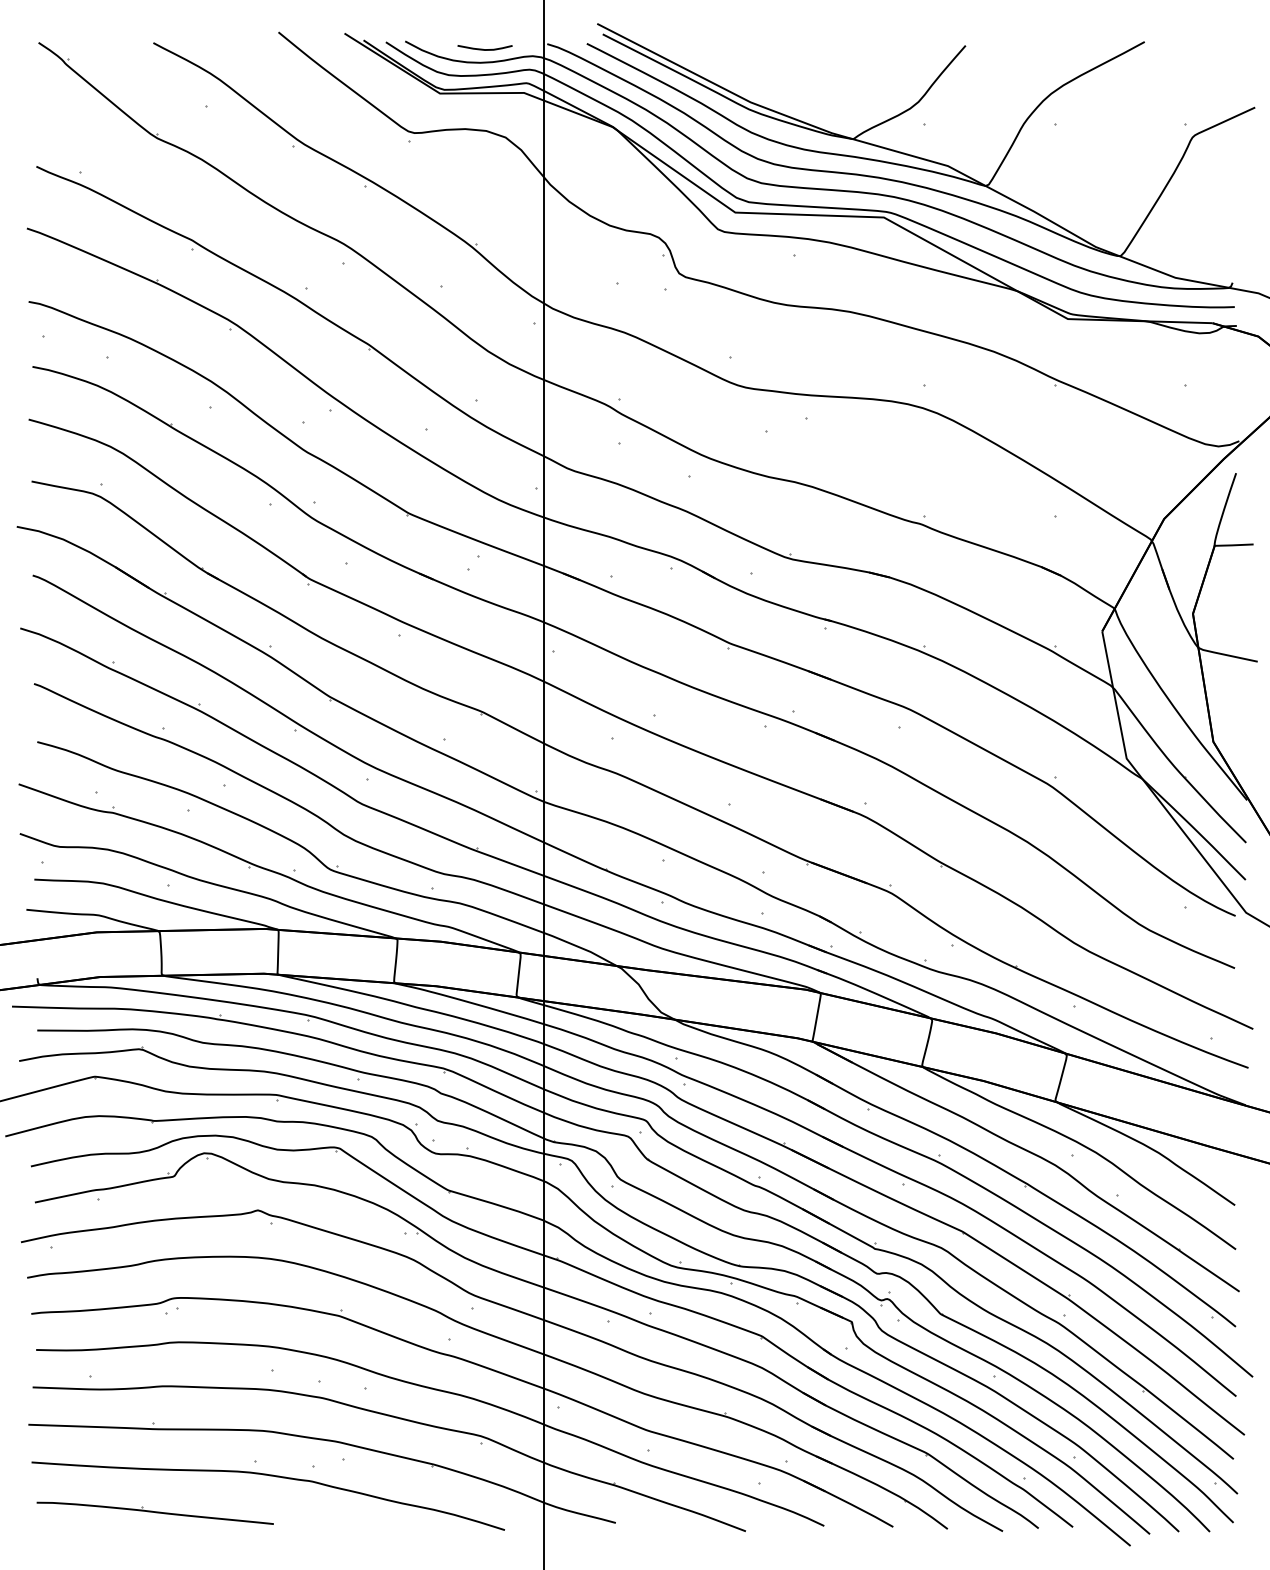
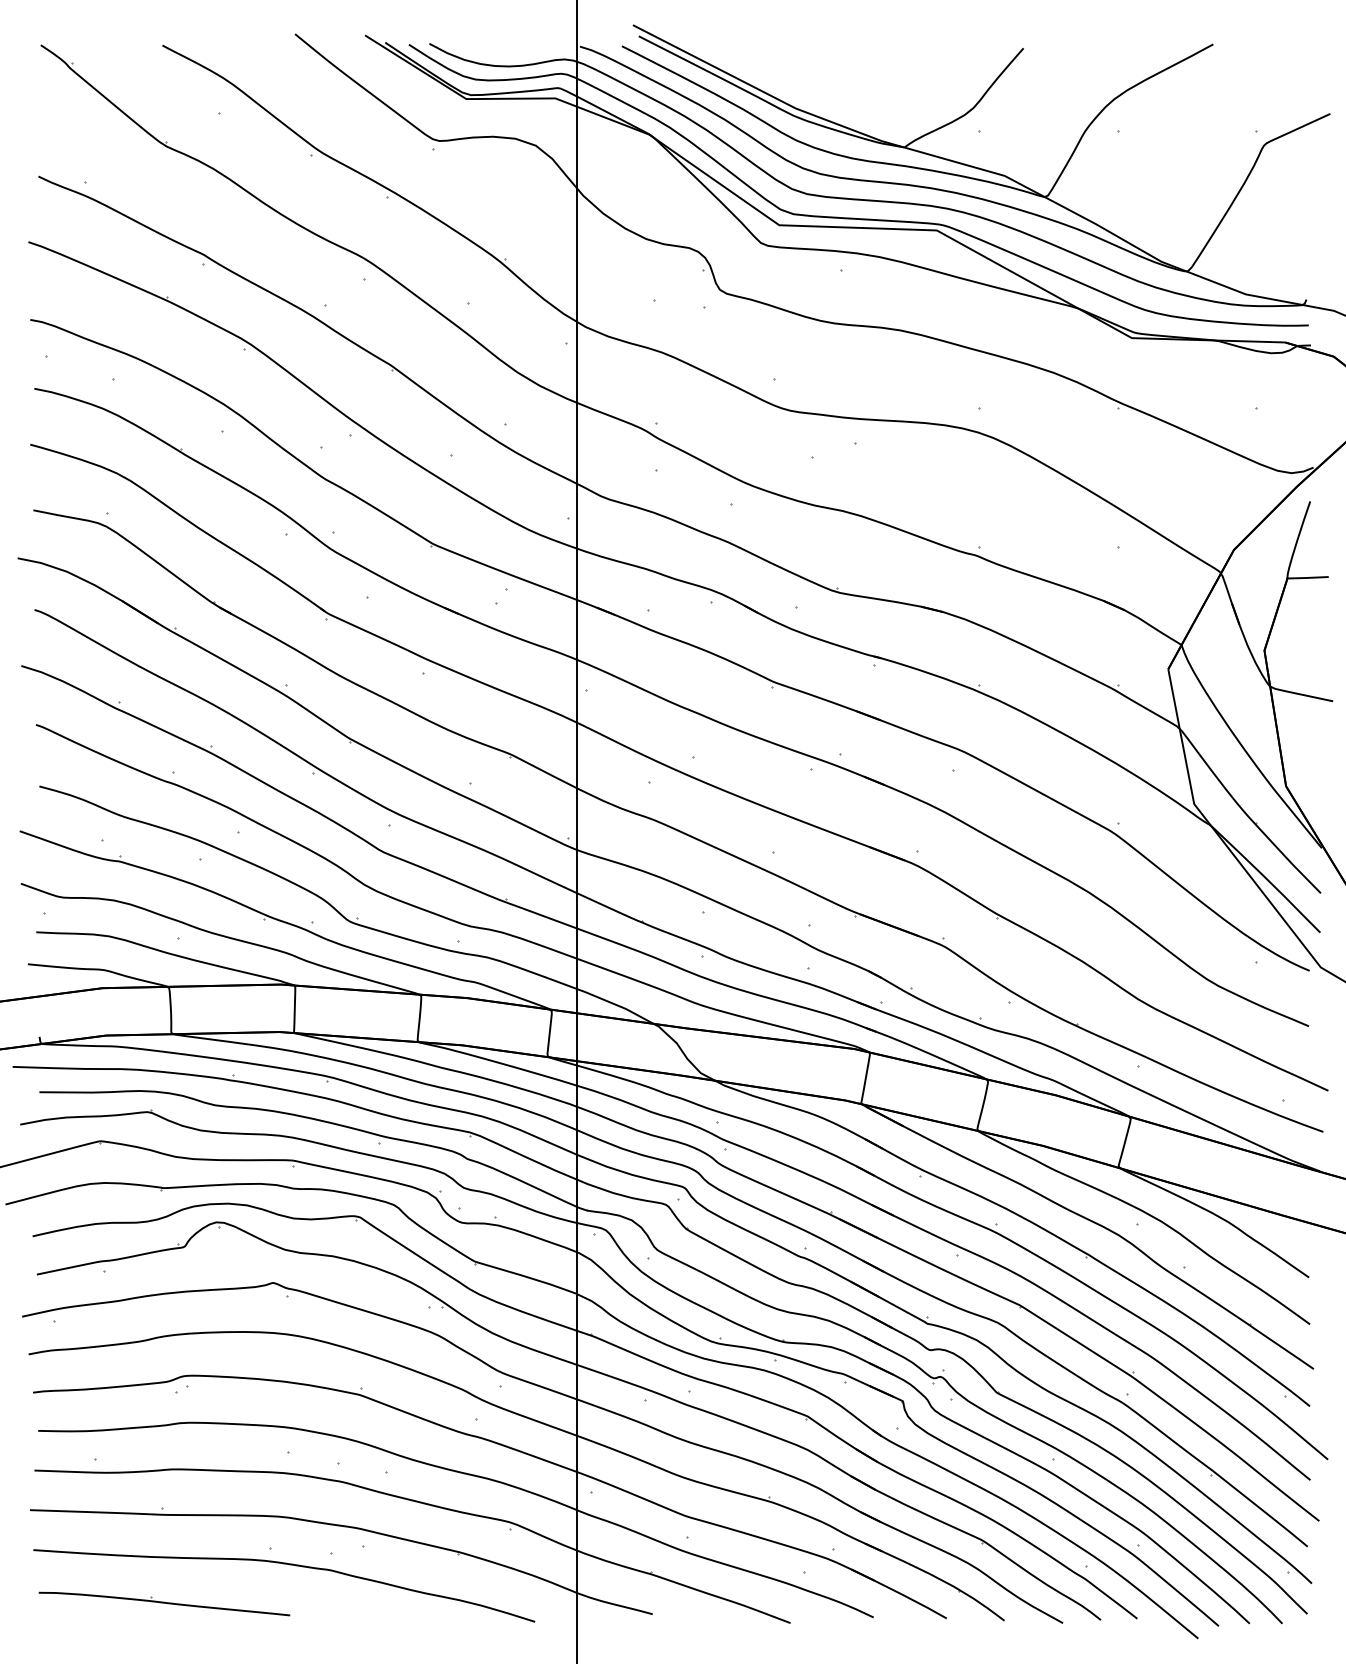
curve: (484, 49) -> (513, 52), removed

